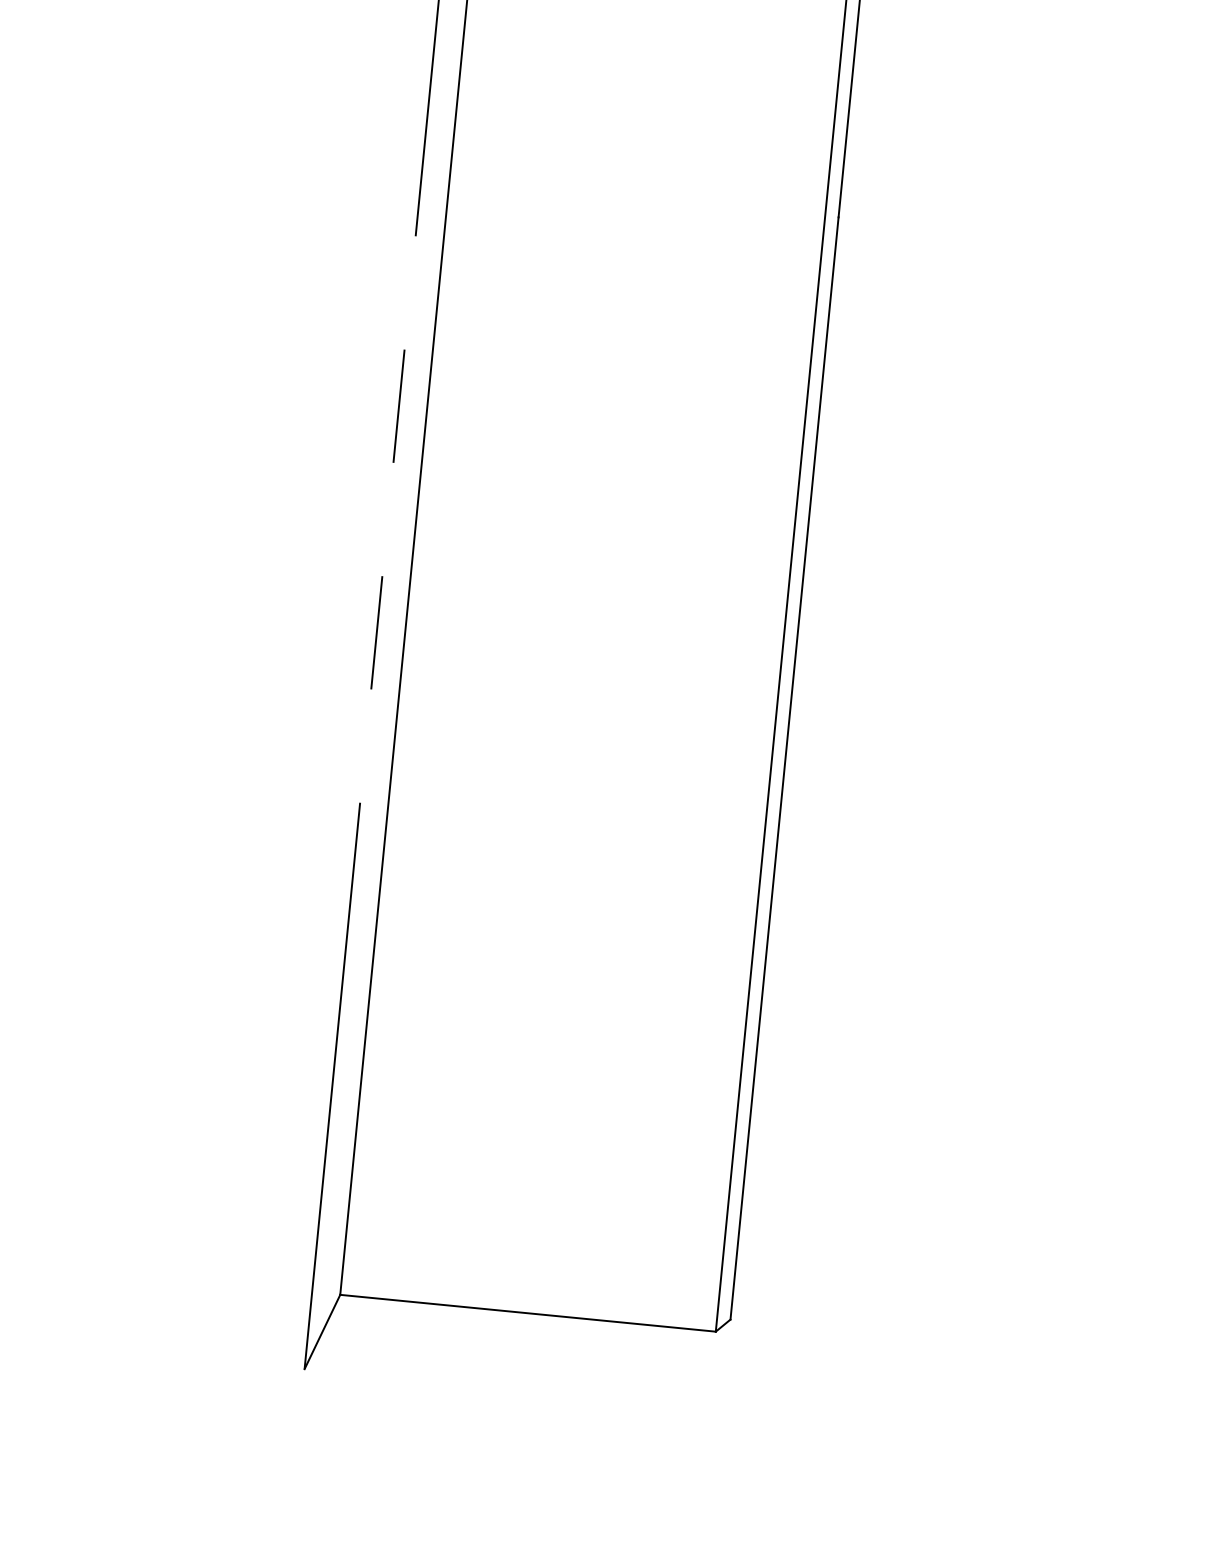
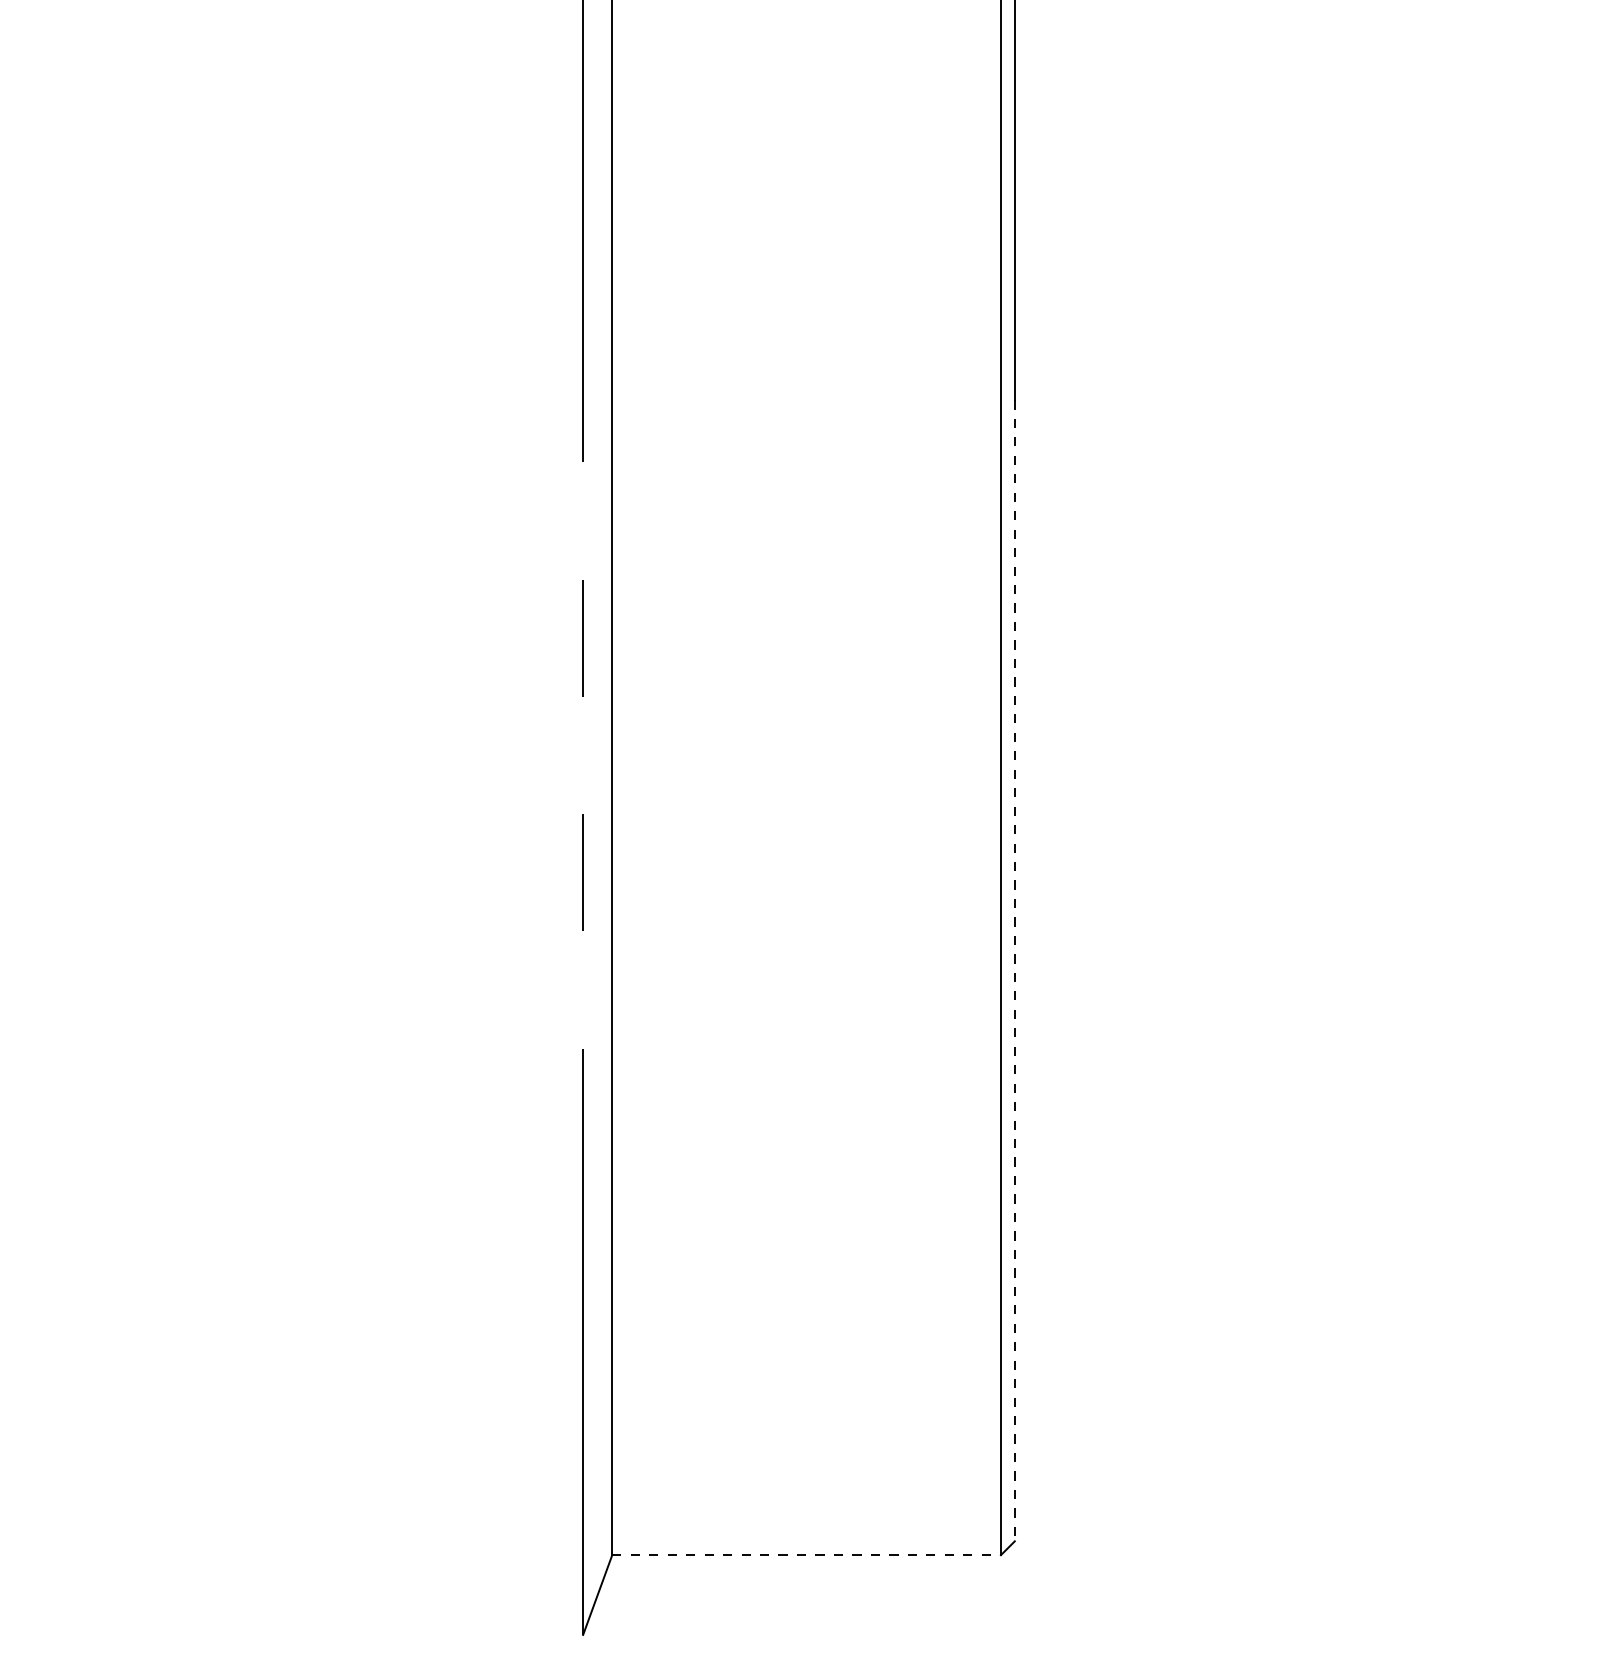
line: (784, 769) -> (1014, 971), solid -> dashed
line: (528, 1313) -> (807, 1555), solid -> dashed

